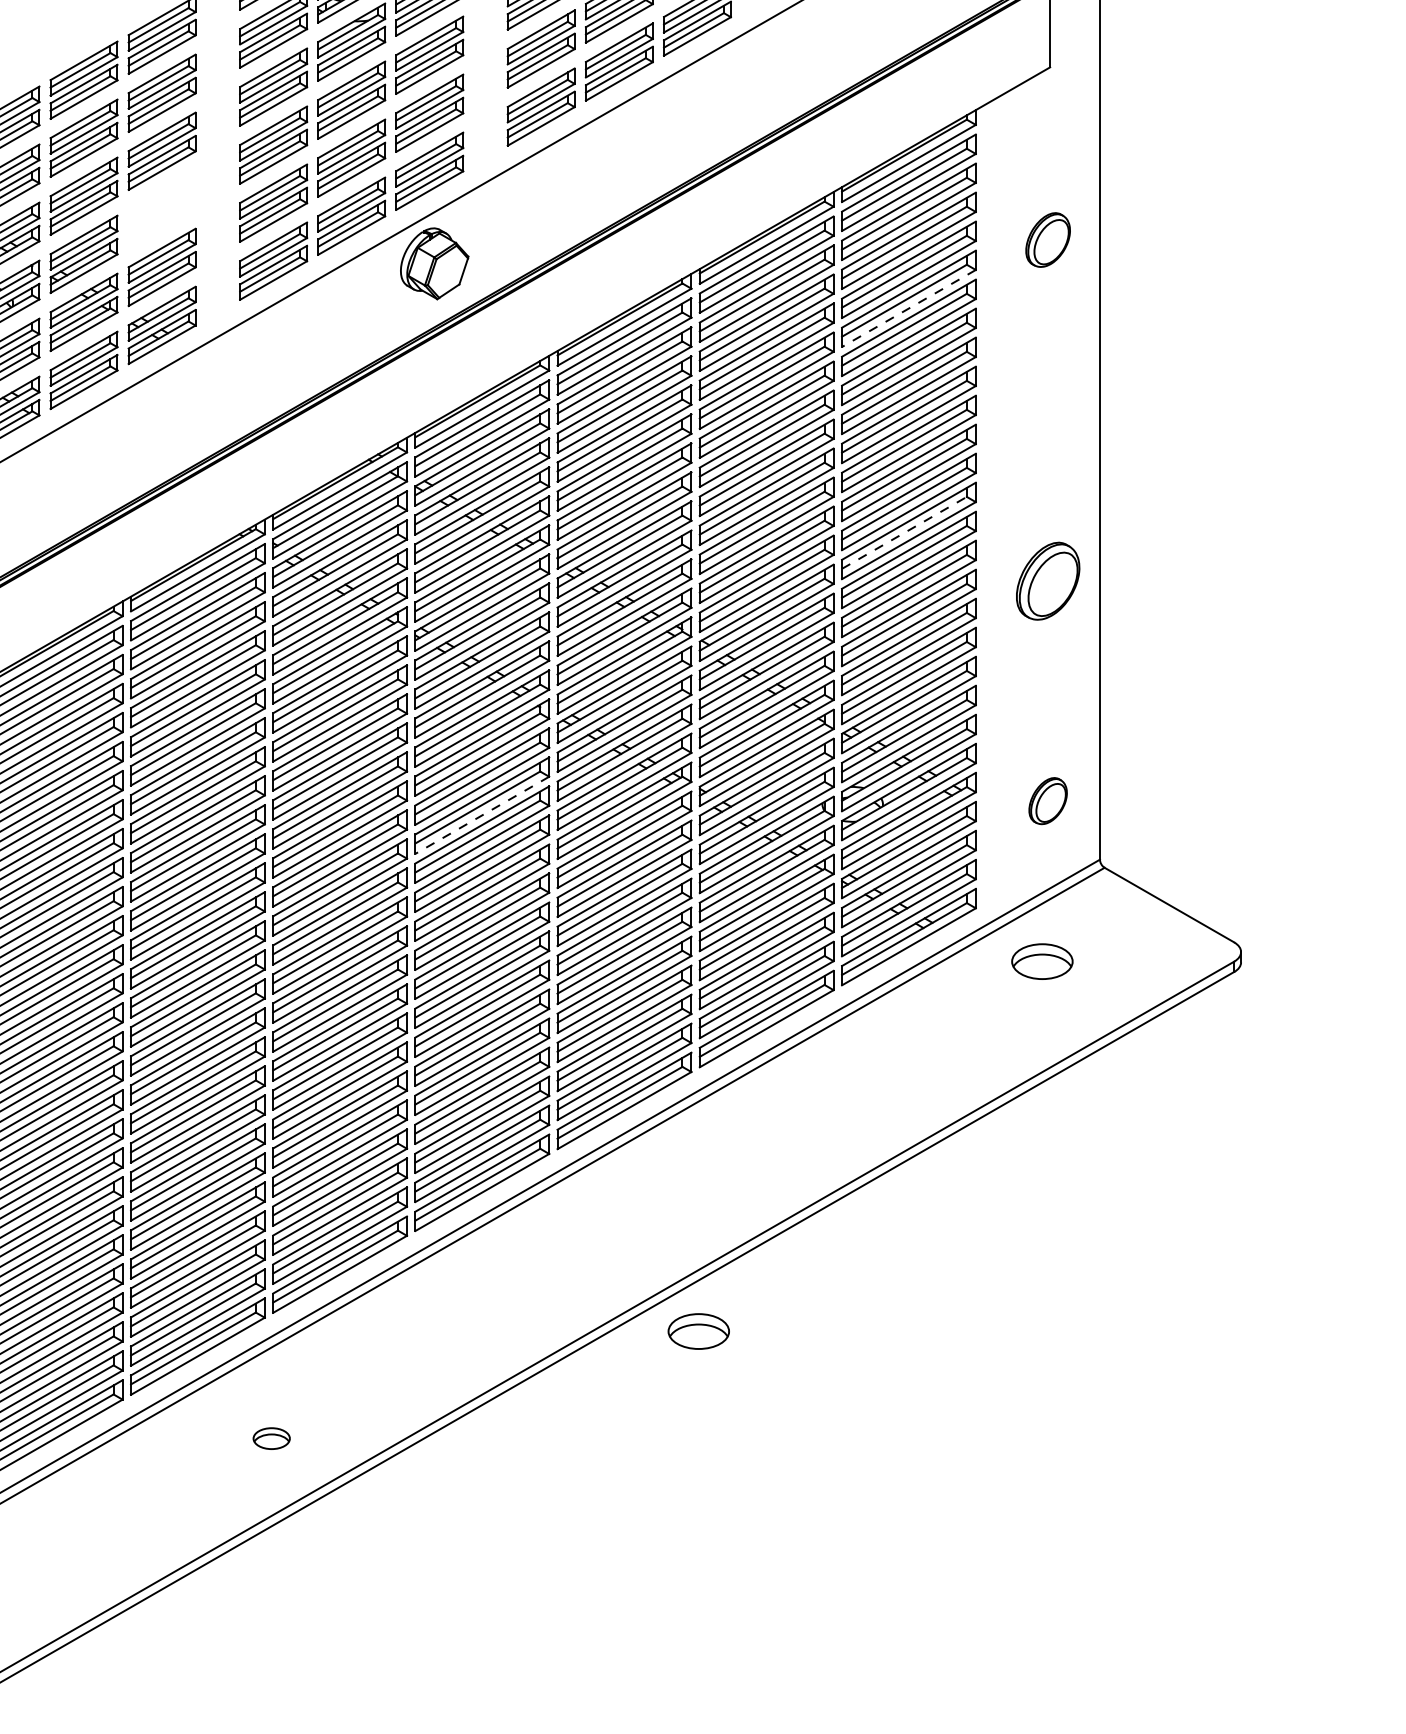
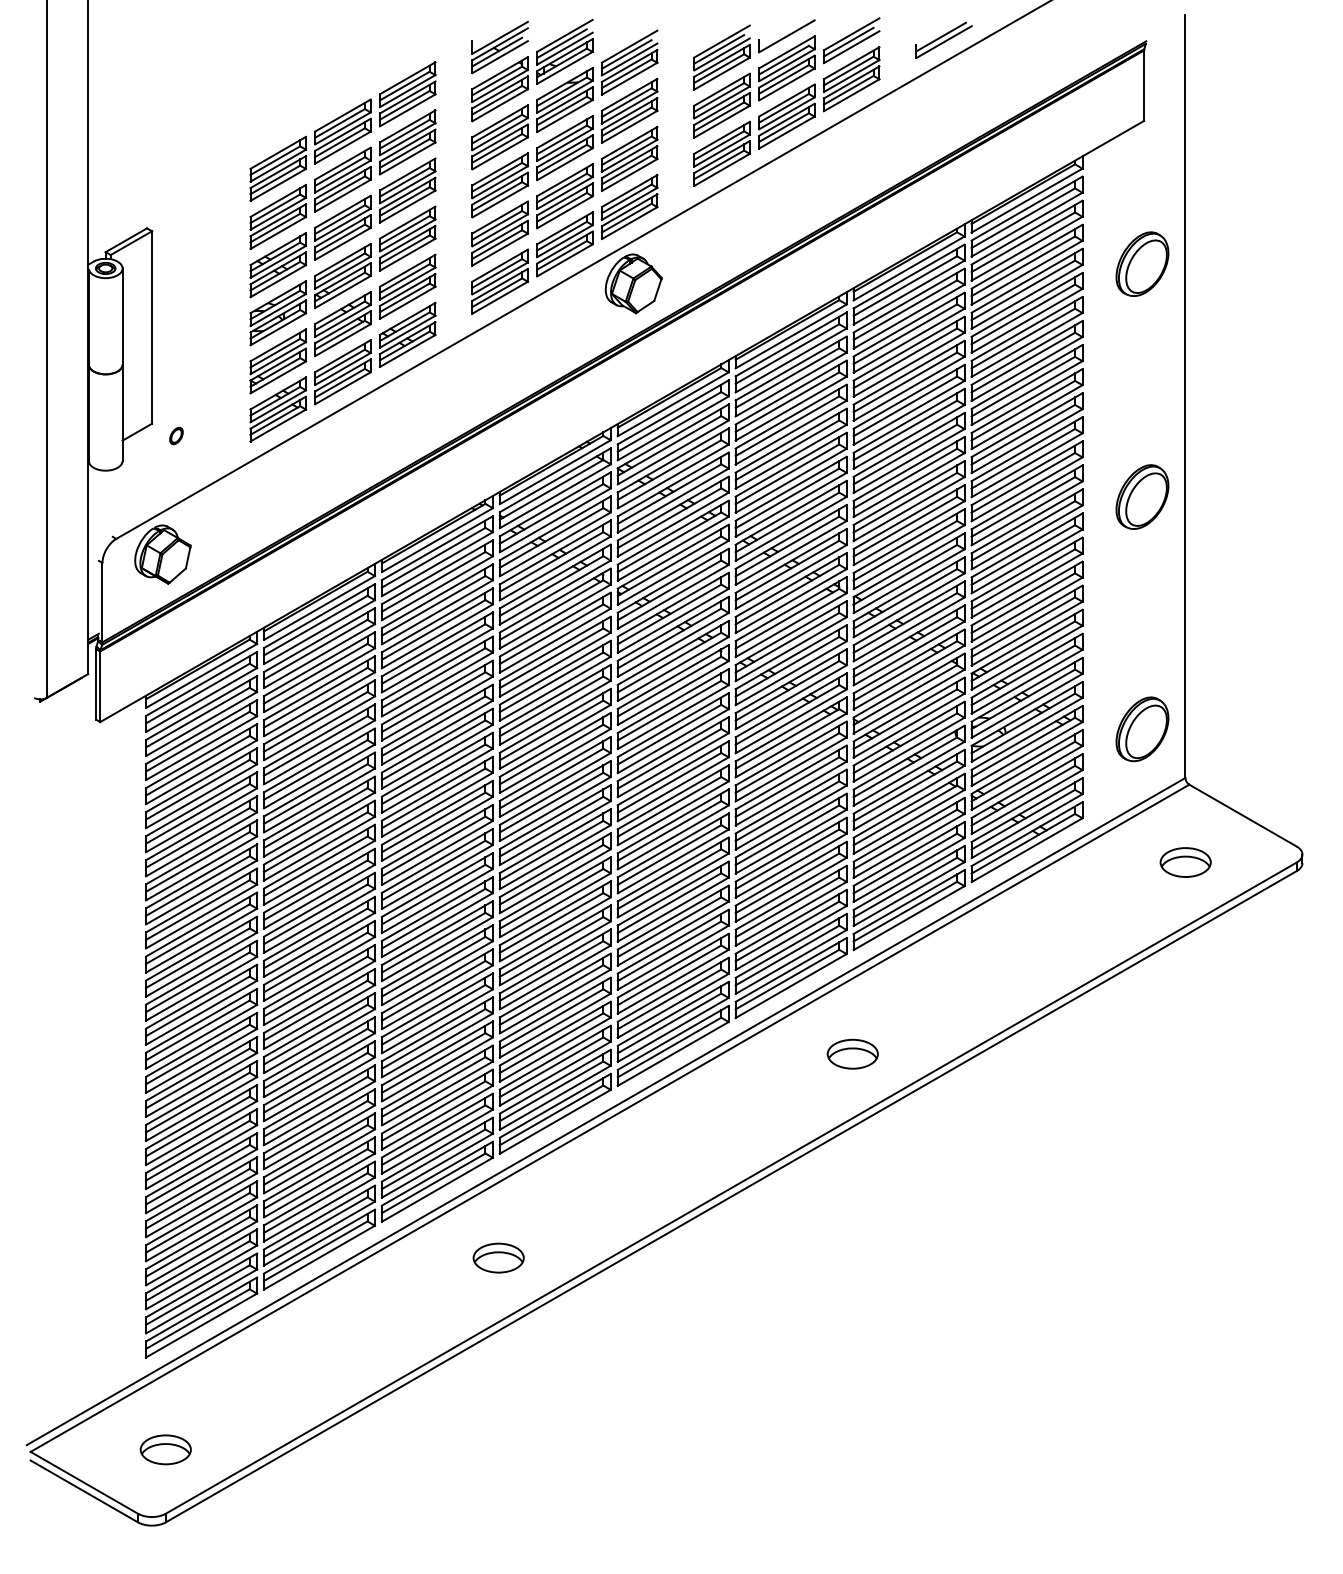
part: (161, 209) -> (407, 238), added
part: (1048, 239) -> (1142, 263), size x1.43
line: (908, 309) -> (1026, 321), dashed -> solid
line: (904, 532) -> (1023, 506), dashed -> solid
part: (1048, 580) -> (1142, 496), moved
part: (1048, 801) -> (1142, 729), size x1.67
line: (481, 815) -> (672, 741), dashed -> solid
part: (1042, 961) -> (1185, 862), moved
part: (698, 1330) -> (852, 1053), moved
part: (271, 1437) -> (498, 1257), size x1.67

